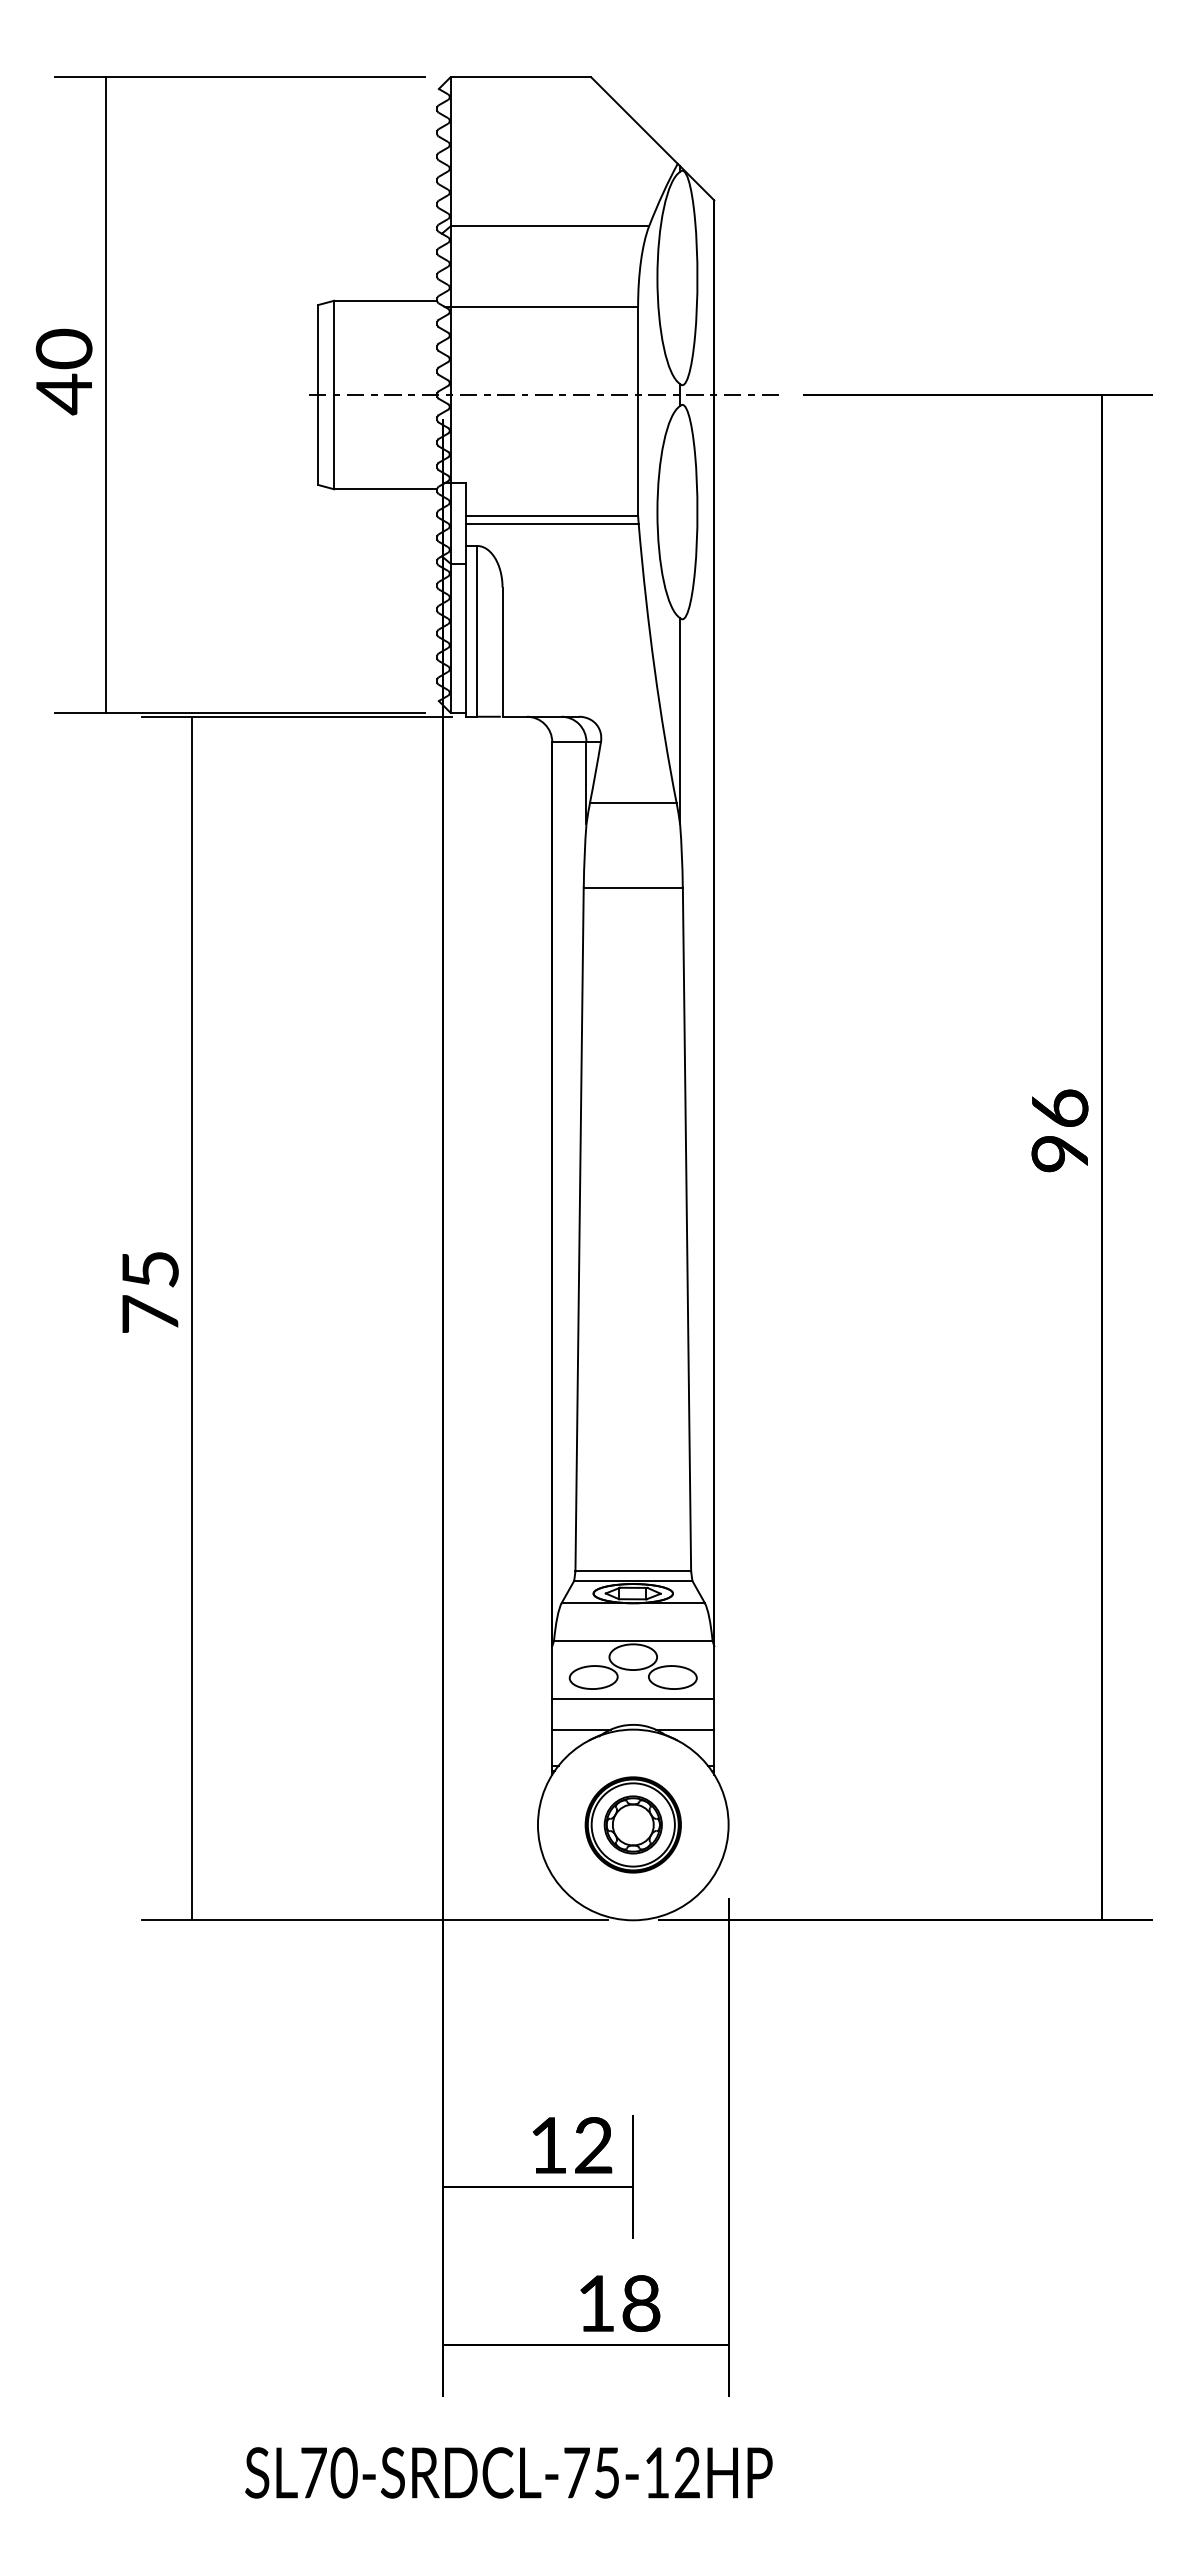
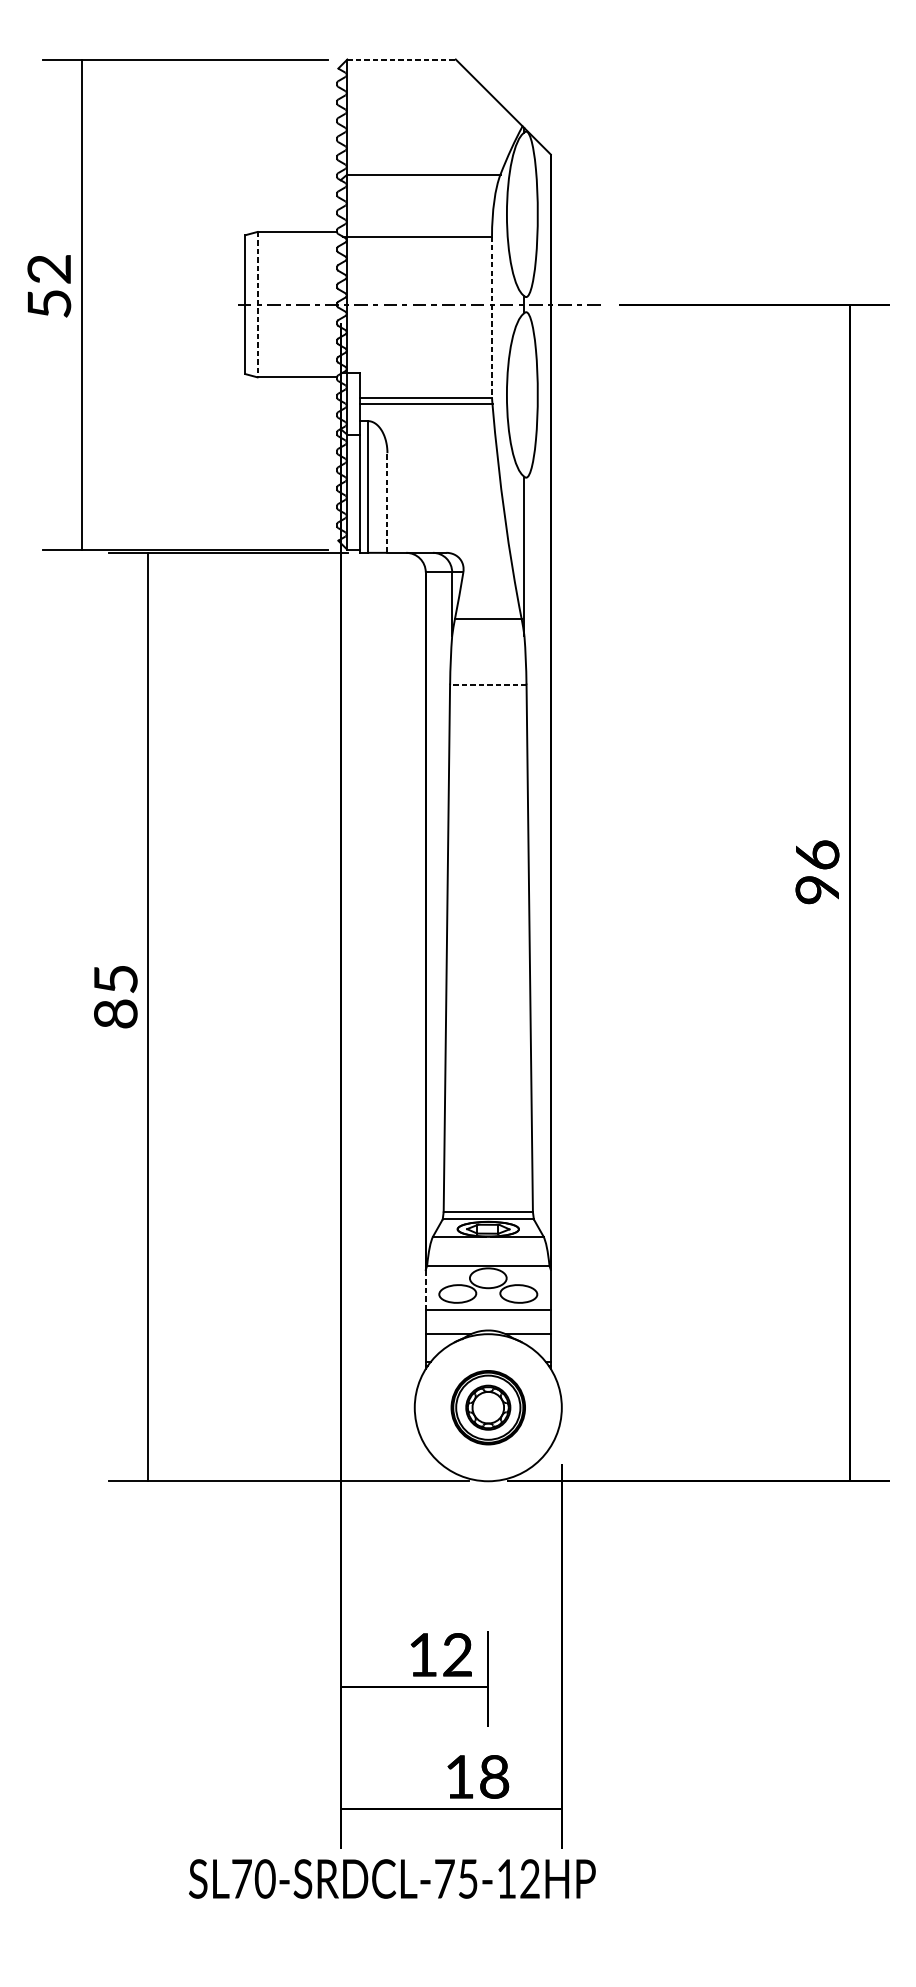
line: (521, 77) -> (402, 59), solid -> dashed
text: (64, 371) -> (49, 286), 40 -> 52
line: (334, 395) -> (257, 305), solid -> dashed
line: (638, 411) -> (492, 317), solid -> dashed
line: (502, 652) -> (387, 503), solid -> dashed
line: (633, 887) -> (488, 684), solid -> dashed
text: (150, 1314) -> (115, 1013), 75 -> 85
line: (552, 1671) -> (425, 1289), solid -> dashed
text: (508, 2472) -> (392, 1878), moved

